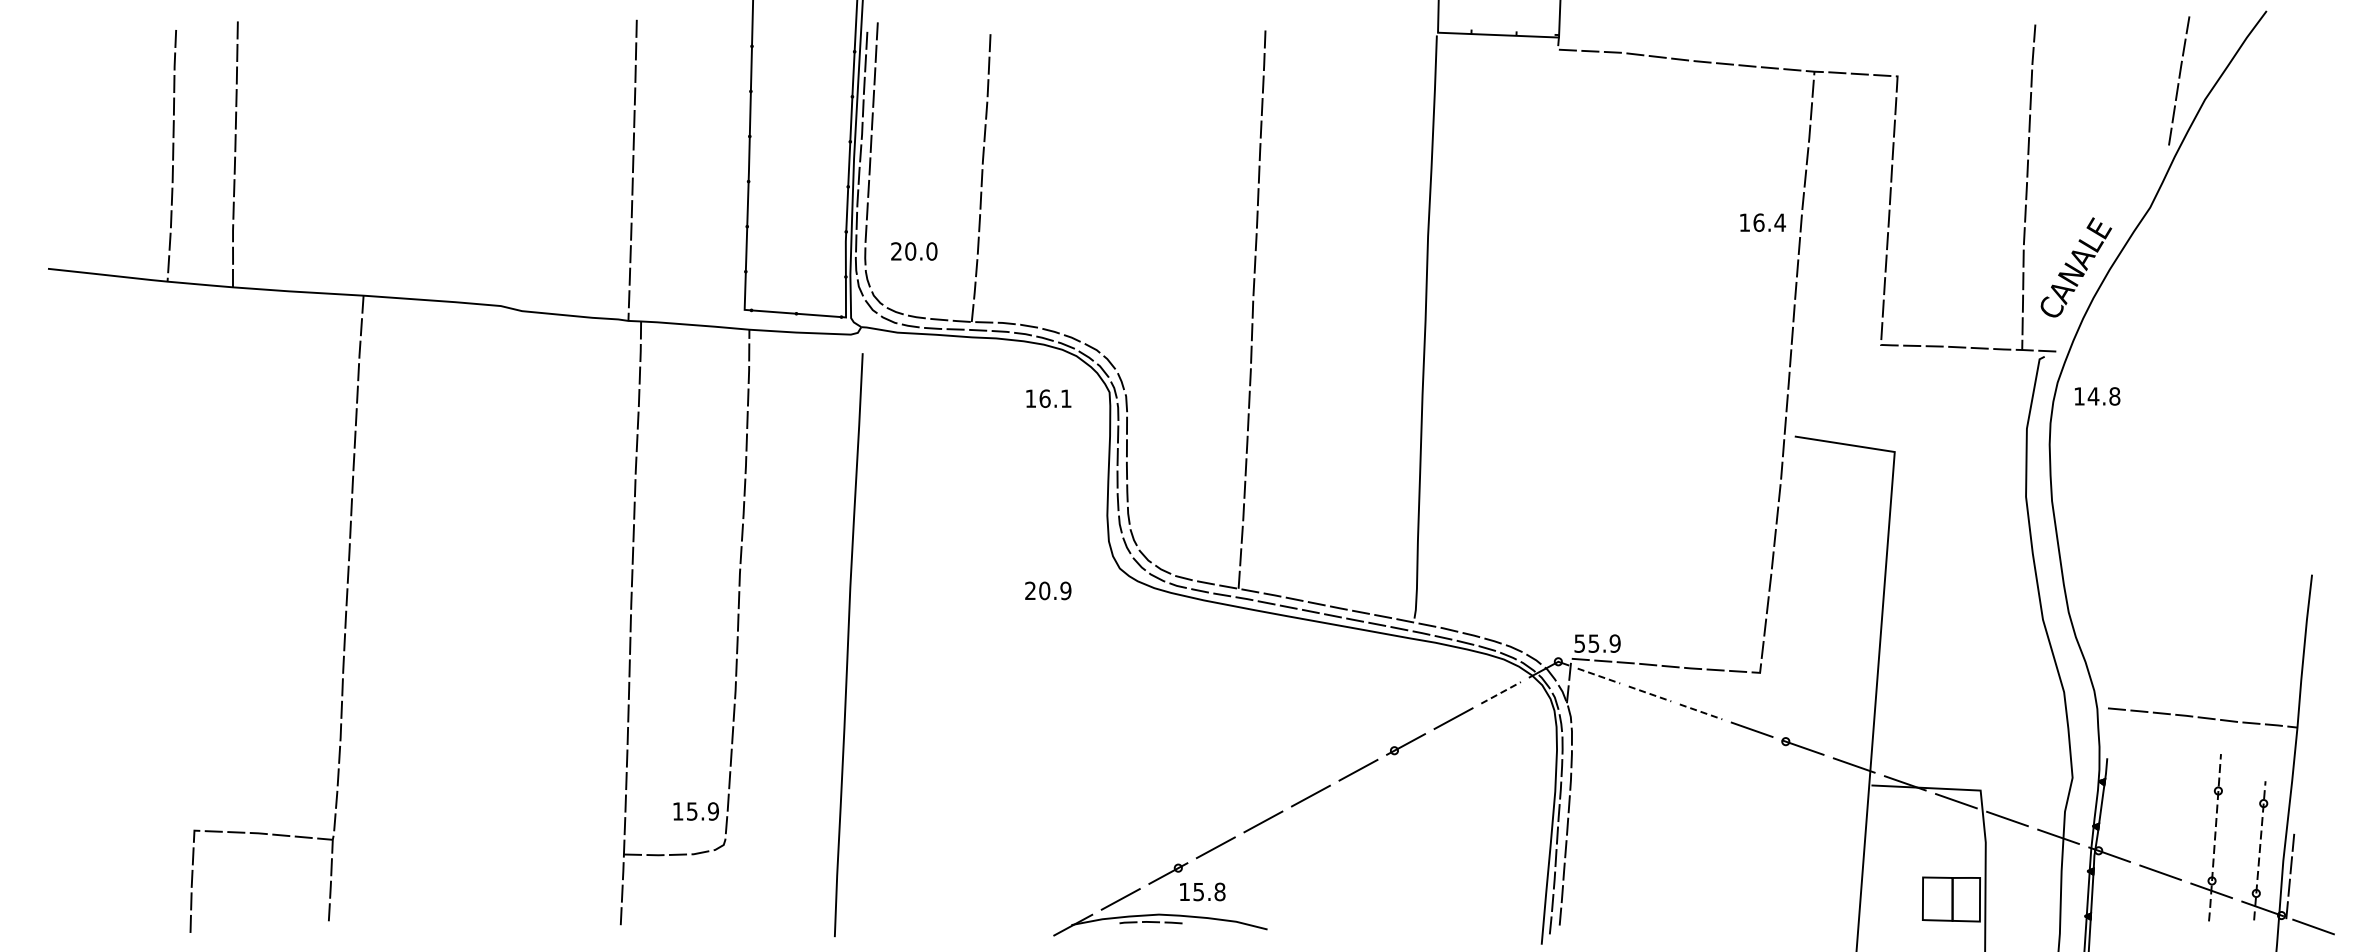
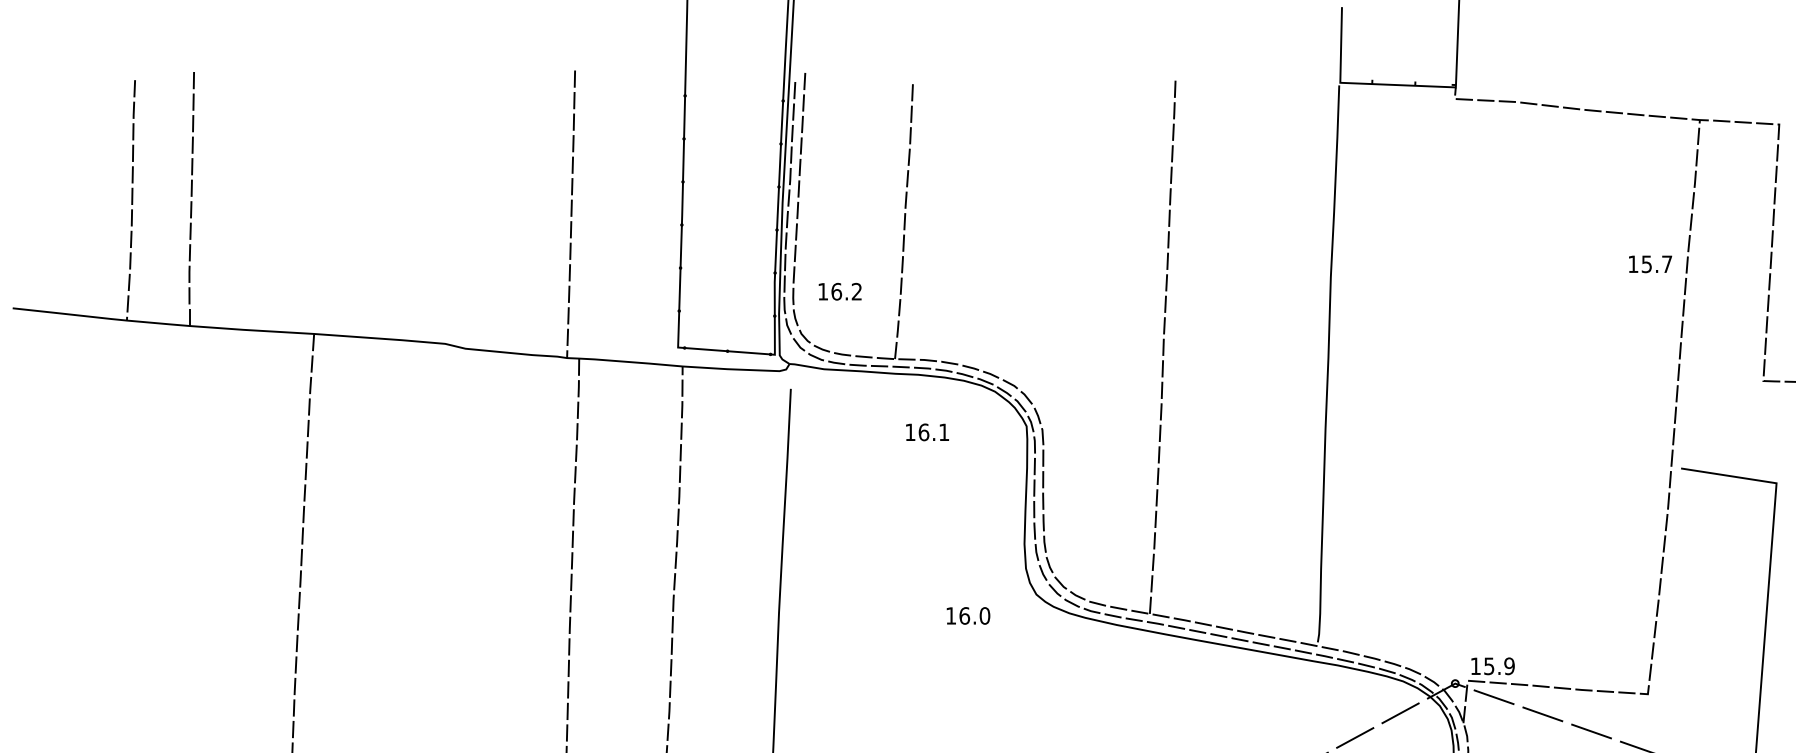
text: (1769, 222) -> (1656, 264), 16.4 -> 15.7
text: (914, 251) -> (840, 291), 20.0 -> 16.2
text: (1048, 398) -> (927, 432), moved
text: (1048, 590) -> (968, 615), 20.9 -> 16.0
text: (1579, 643) -> (1475, 666), 55.9 -> 15.9
line: (1599, 676) -> (1494, 697), dashed -> solid
line: (1501, 692) -> (1400, 712), dashed -> solid
line: (1650, 693) -> (1543, 713), dashed -> solid
line: (1701, 711) -> (1591, 731), dashed -> solid

